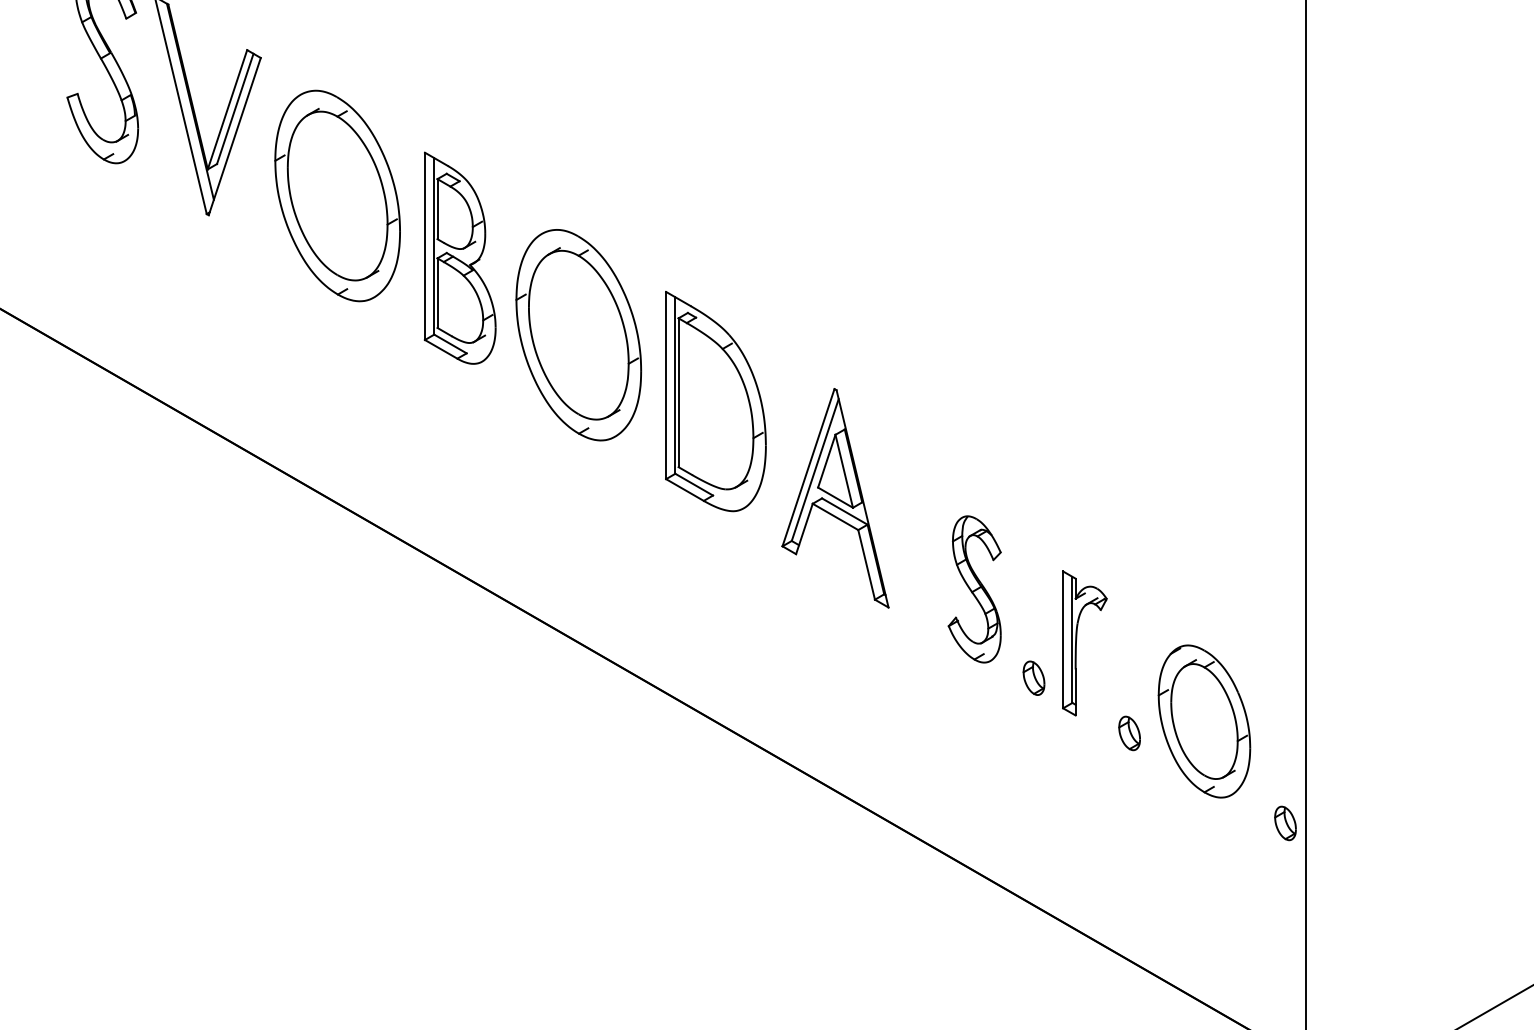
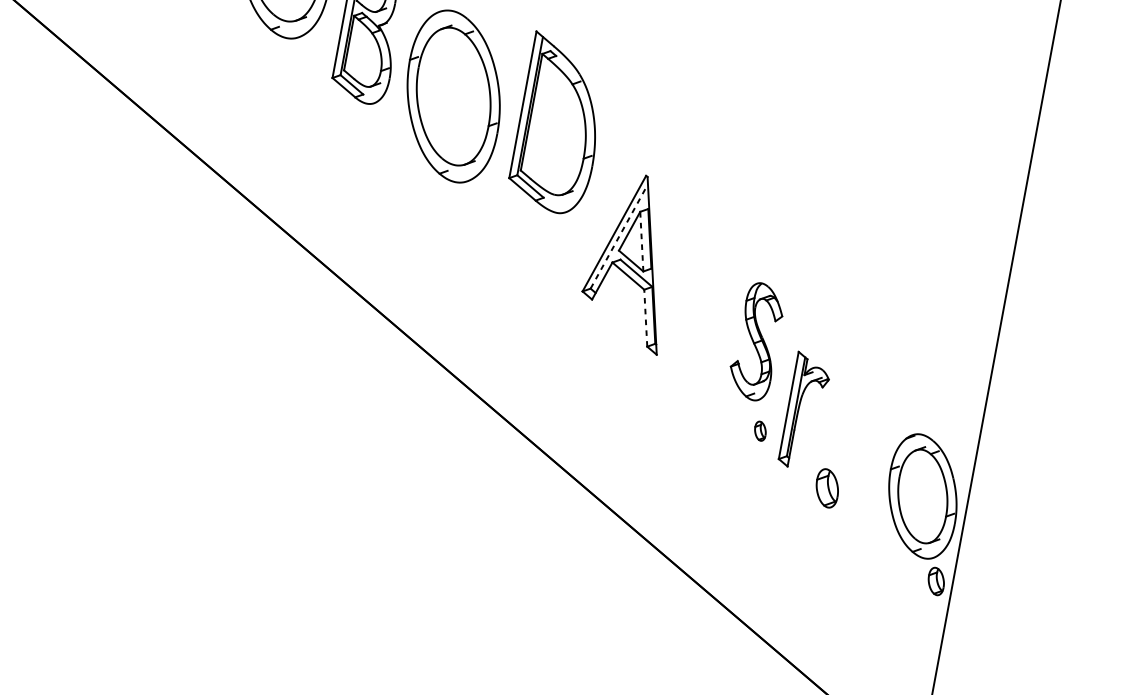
part: (715, 401) -> (559, 124), moved
line: (815, 470) -> (619, 236), solid -> dashed
line: (844, 471) -> (642, 241), solid -> dashed
line: (866, 564) -> (645, 317), solid -> dashed
part: (974, 589) -> (756, 341), moved
part: (1033, 677) -> (760, 430), size x0.7
part: (1204, 721) -> (922, 496), moved
part: (1129, 733) -> (827, 488), size x1.4

